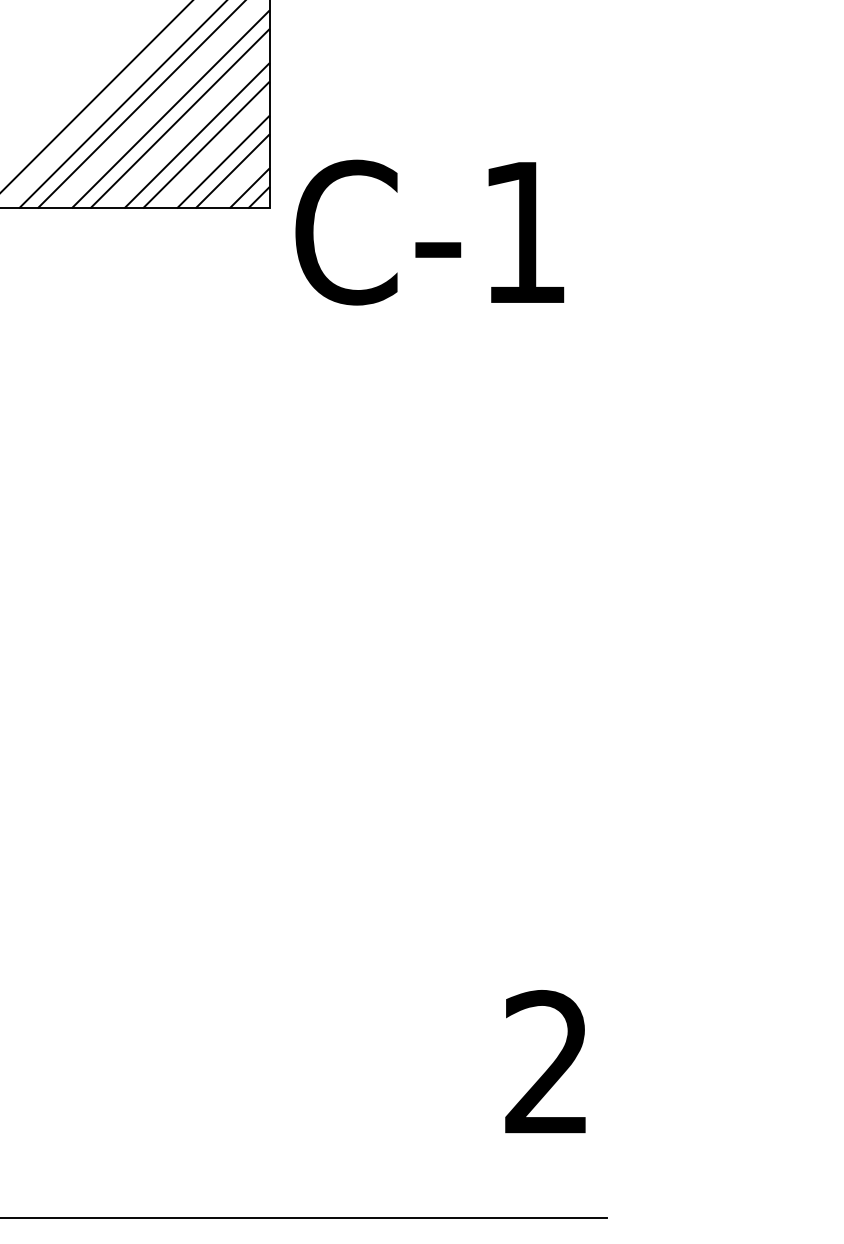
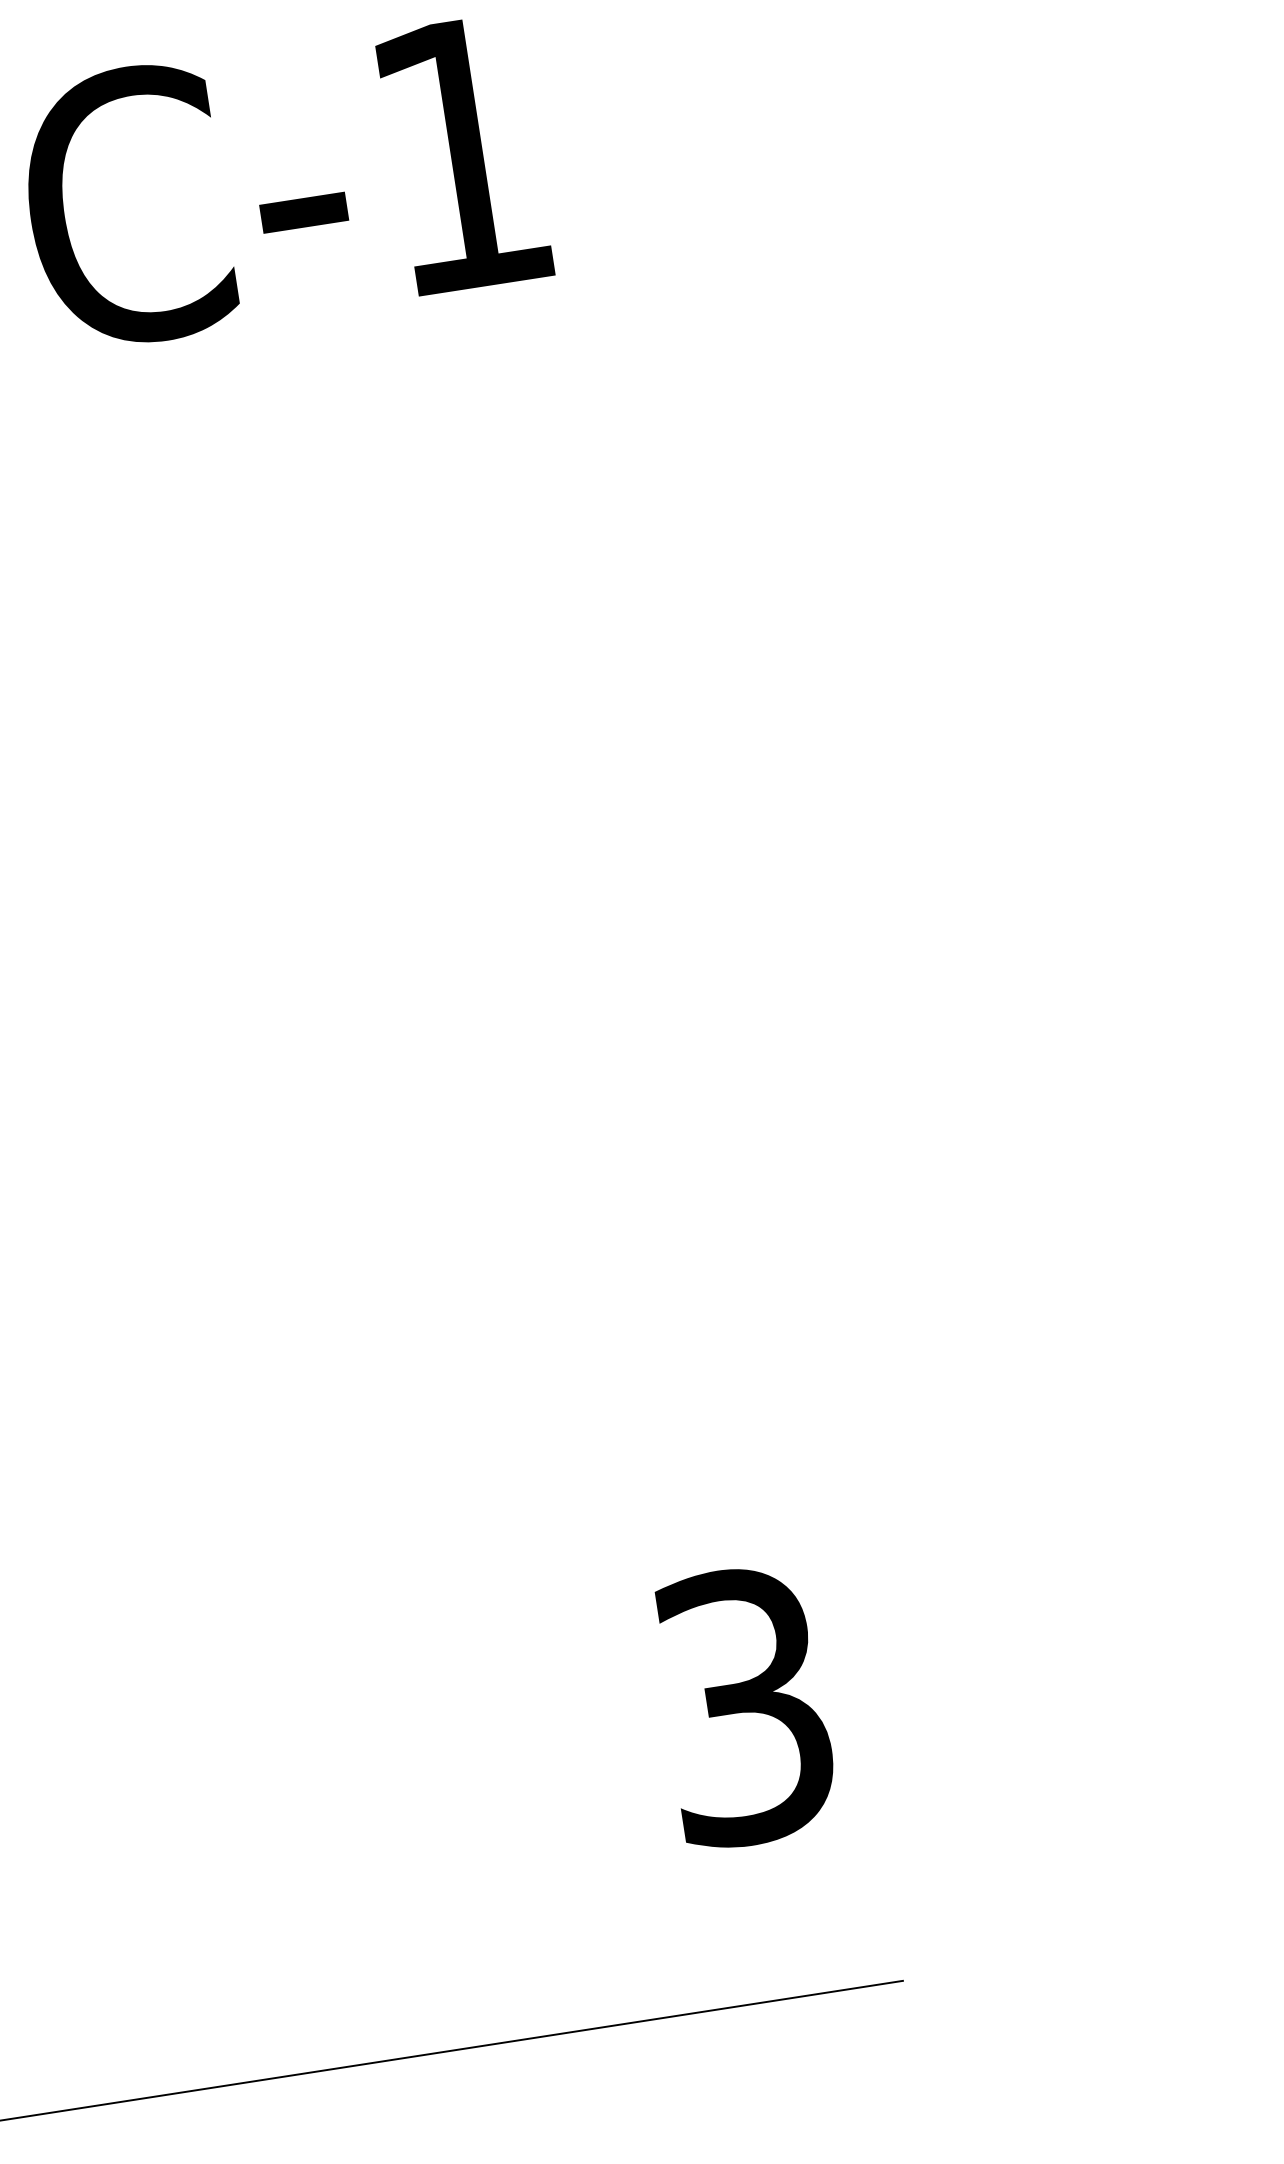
text: (547, 1062) -> (745, 1705), 2 -> 3

